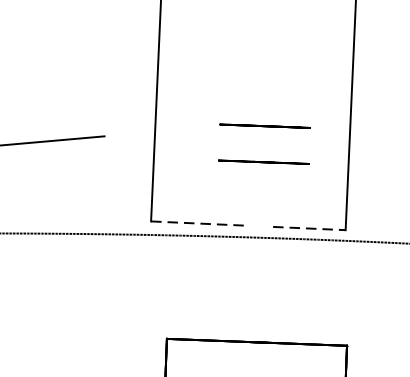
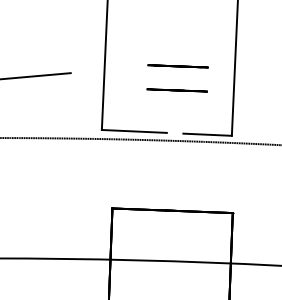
line: (199, 223) -> (134, 131), dashed -> solid
line: (310, 228) -> (208, 134), dashed -> solid

